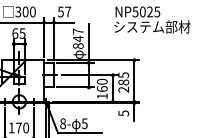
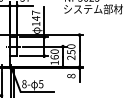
text: (77, 46) -> (35, 24), 847 -> 147
text: (123, 78) -> (71, 49), 285 -> 250
text: (123, 113) -> (71, 76), 5 -> 8

